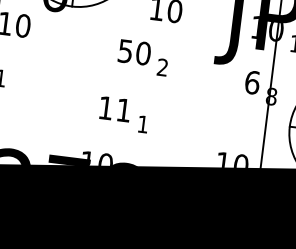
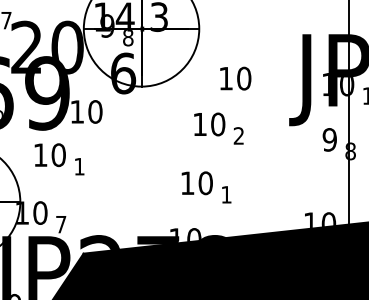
text: (124, 51) -> (199, 124), 50 -> 10
text: (252, 82) -> (329, 139), 6 -> 9
text: (123, 110) -> (205, 183), 11 -> 10

